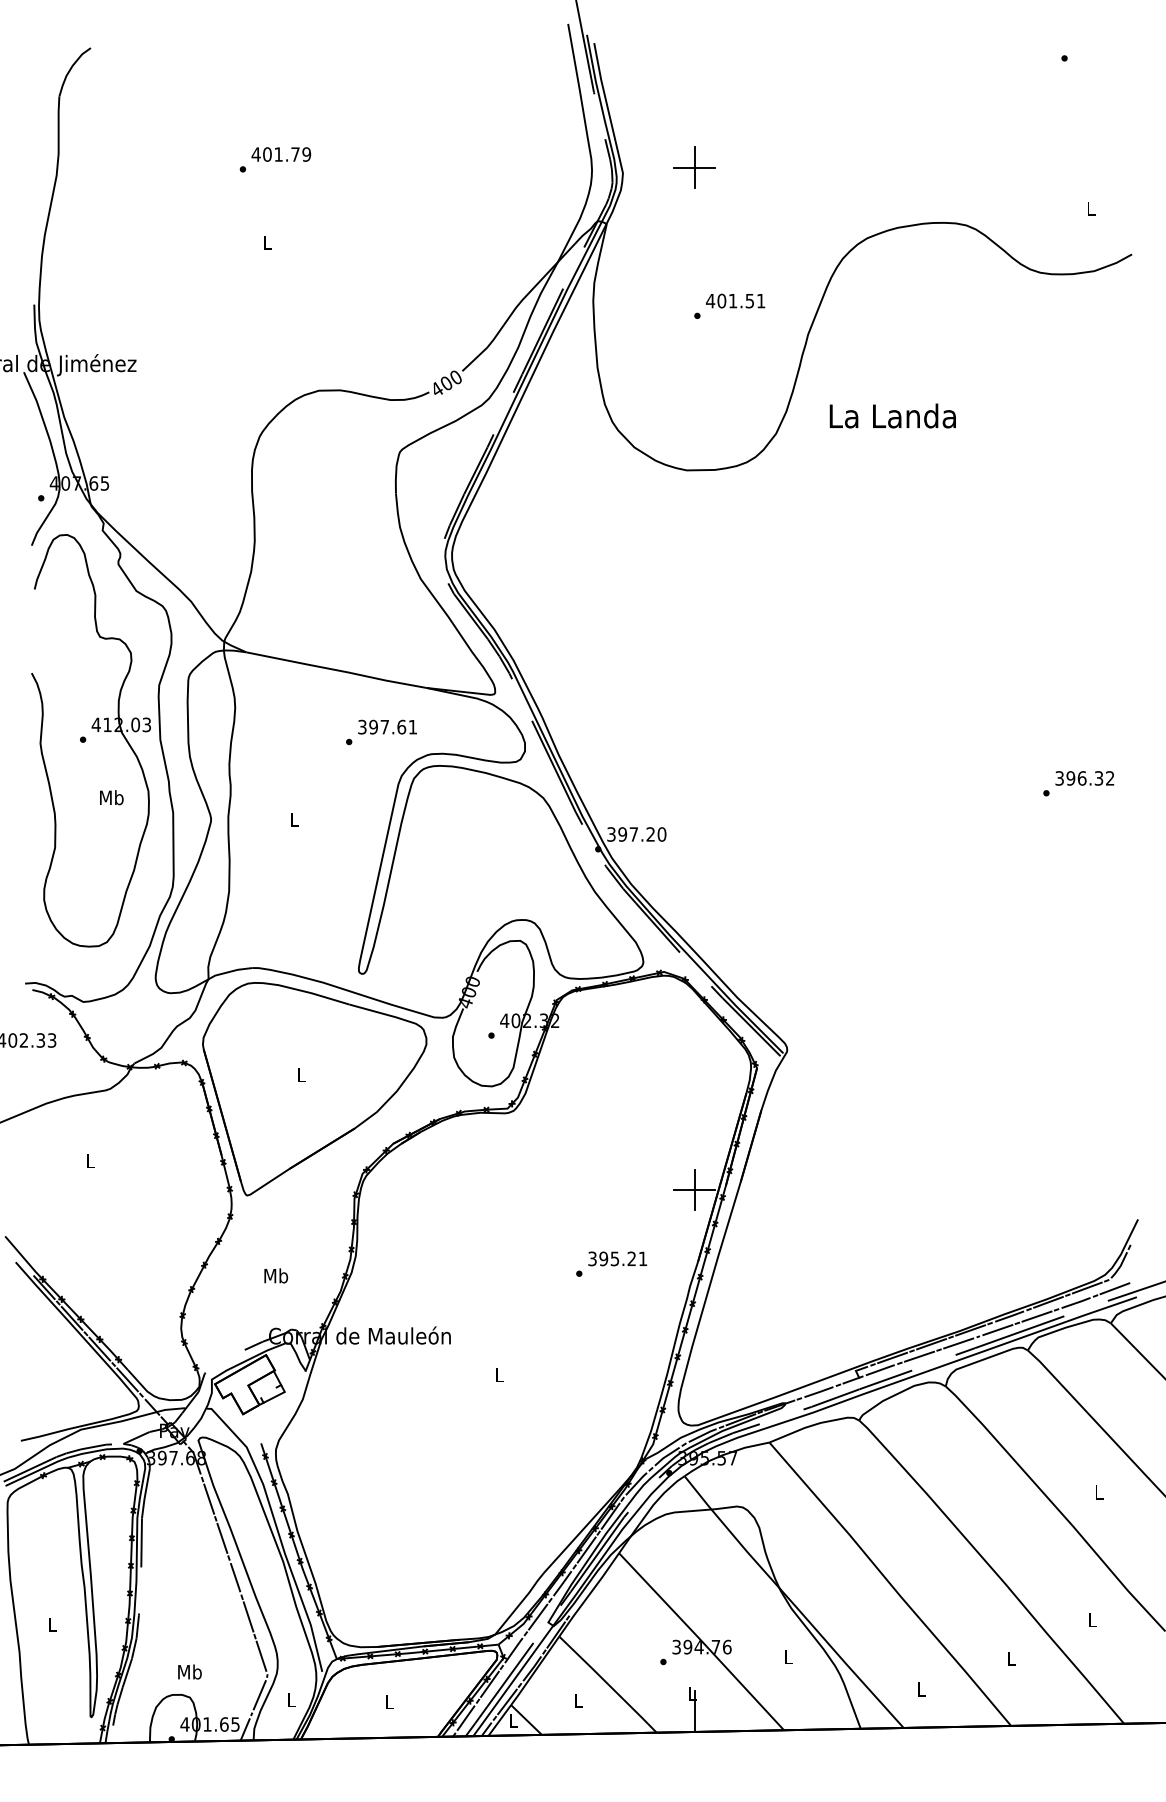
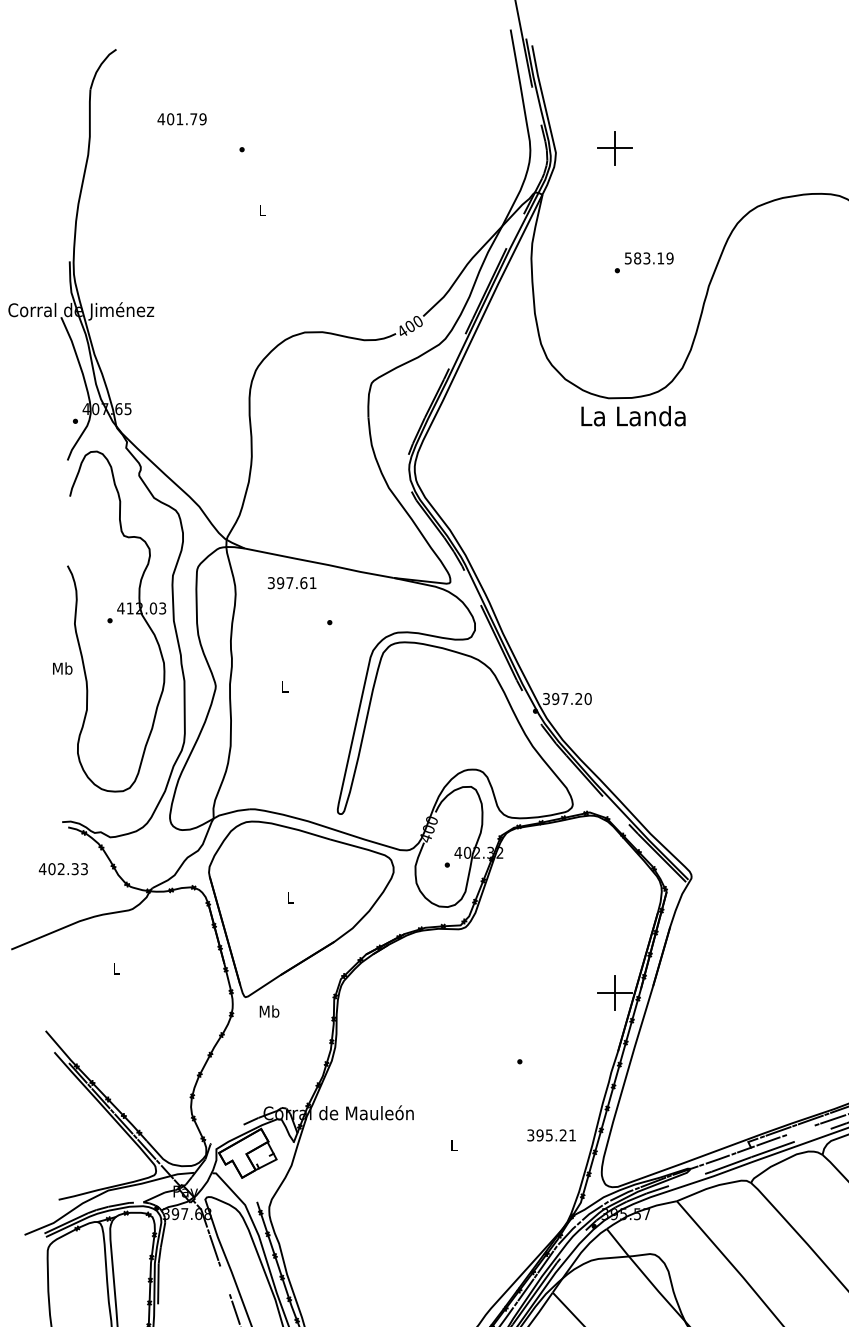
text: (281, 154) -> (182, 119), moved
text: (735, 300) -> (648, 257), 401.51 -> 583.19
text: (892, 415) -> (633, 415), moved
text: (387, 726) -> (292, 582), moved
text: (111, 797) -> (62, 668), moved
text: (617, 1258) -> (551, 1135), moved
text: (276, 1275) -> (269, 1011), moved
line: (919, 1356) -> (800, 1130), removed
line: (222, 1537) -> (225, 1279), removed

